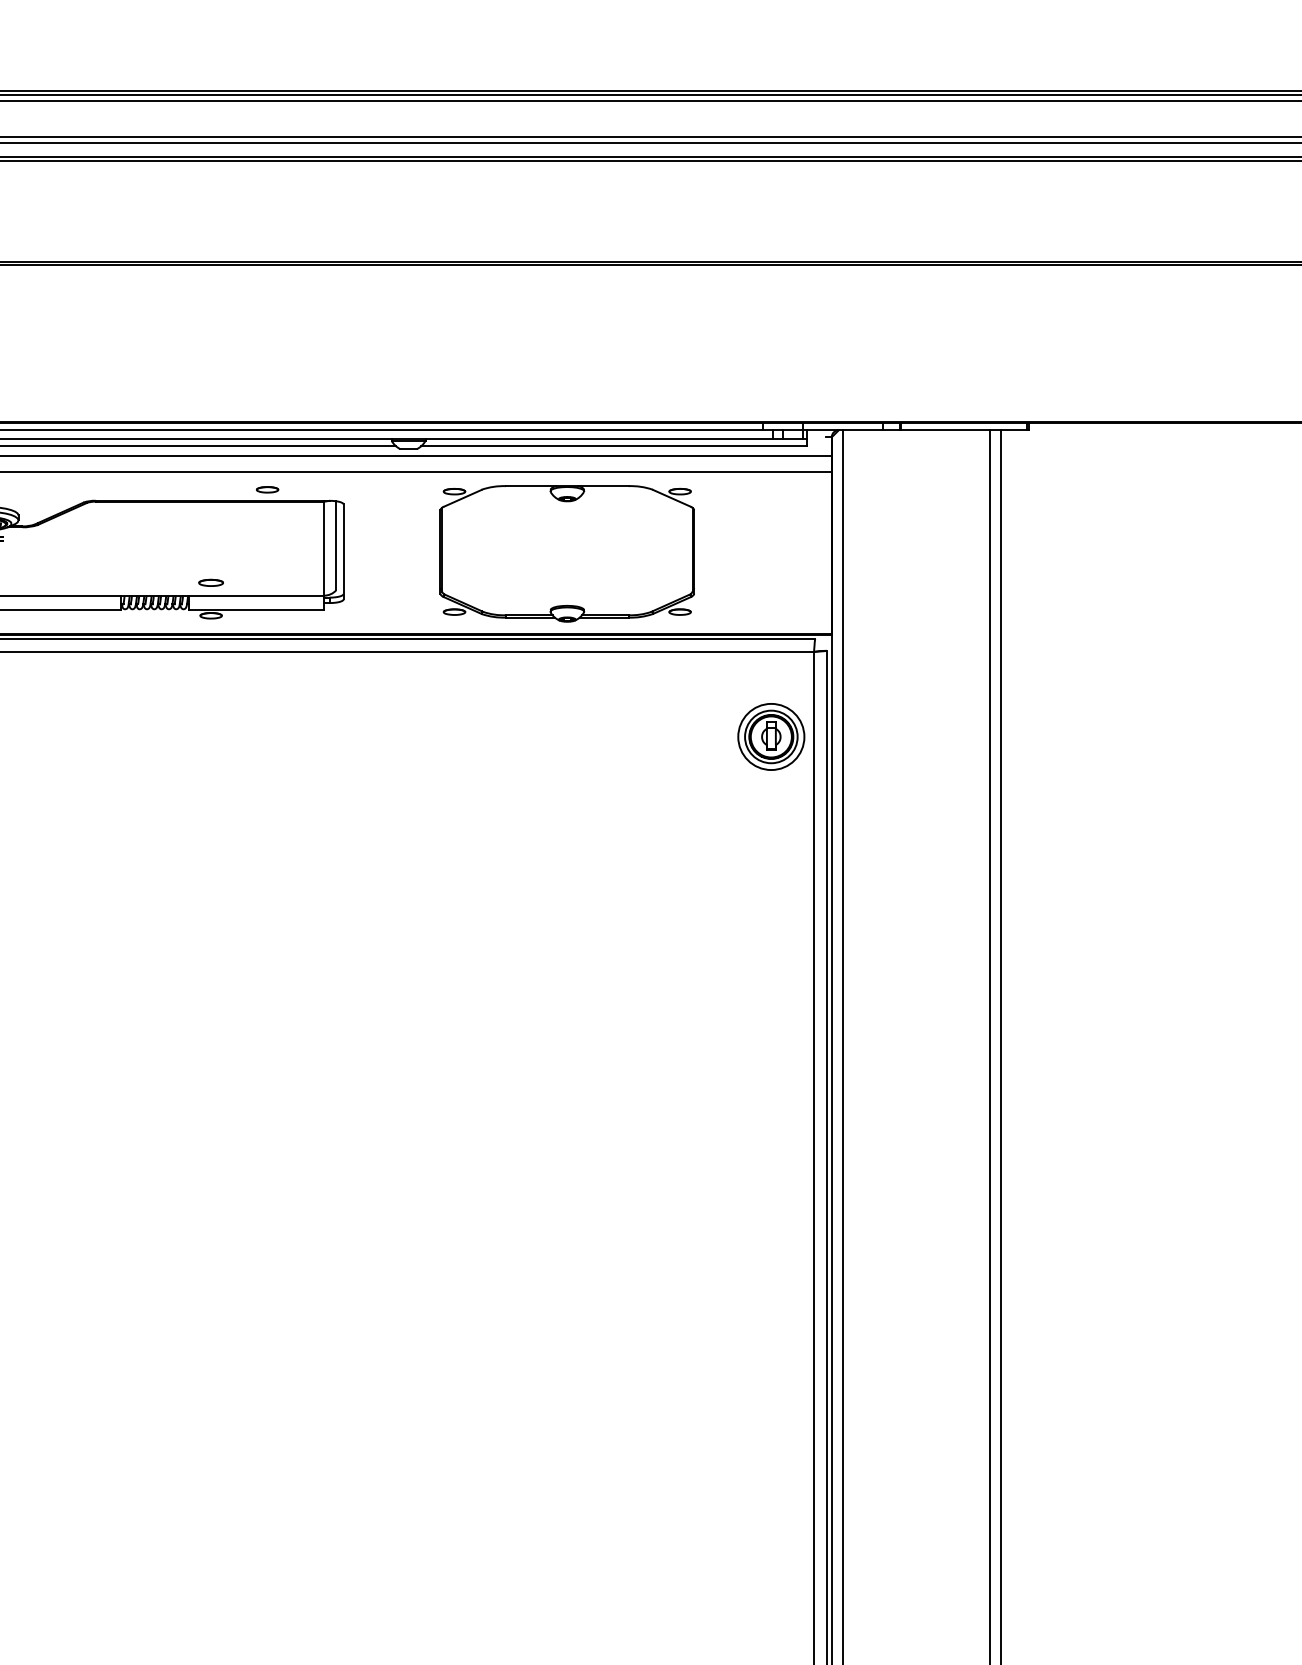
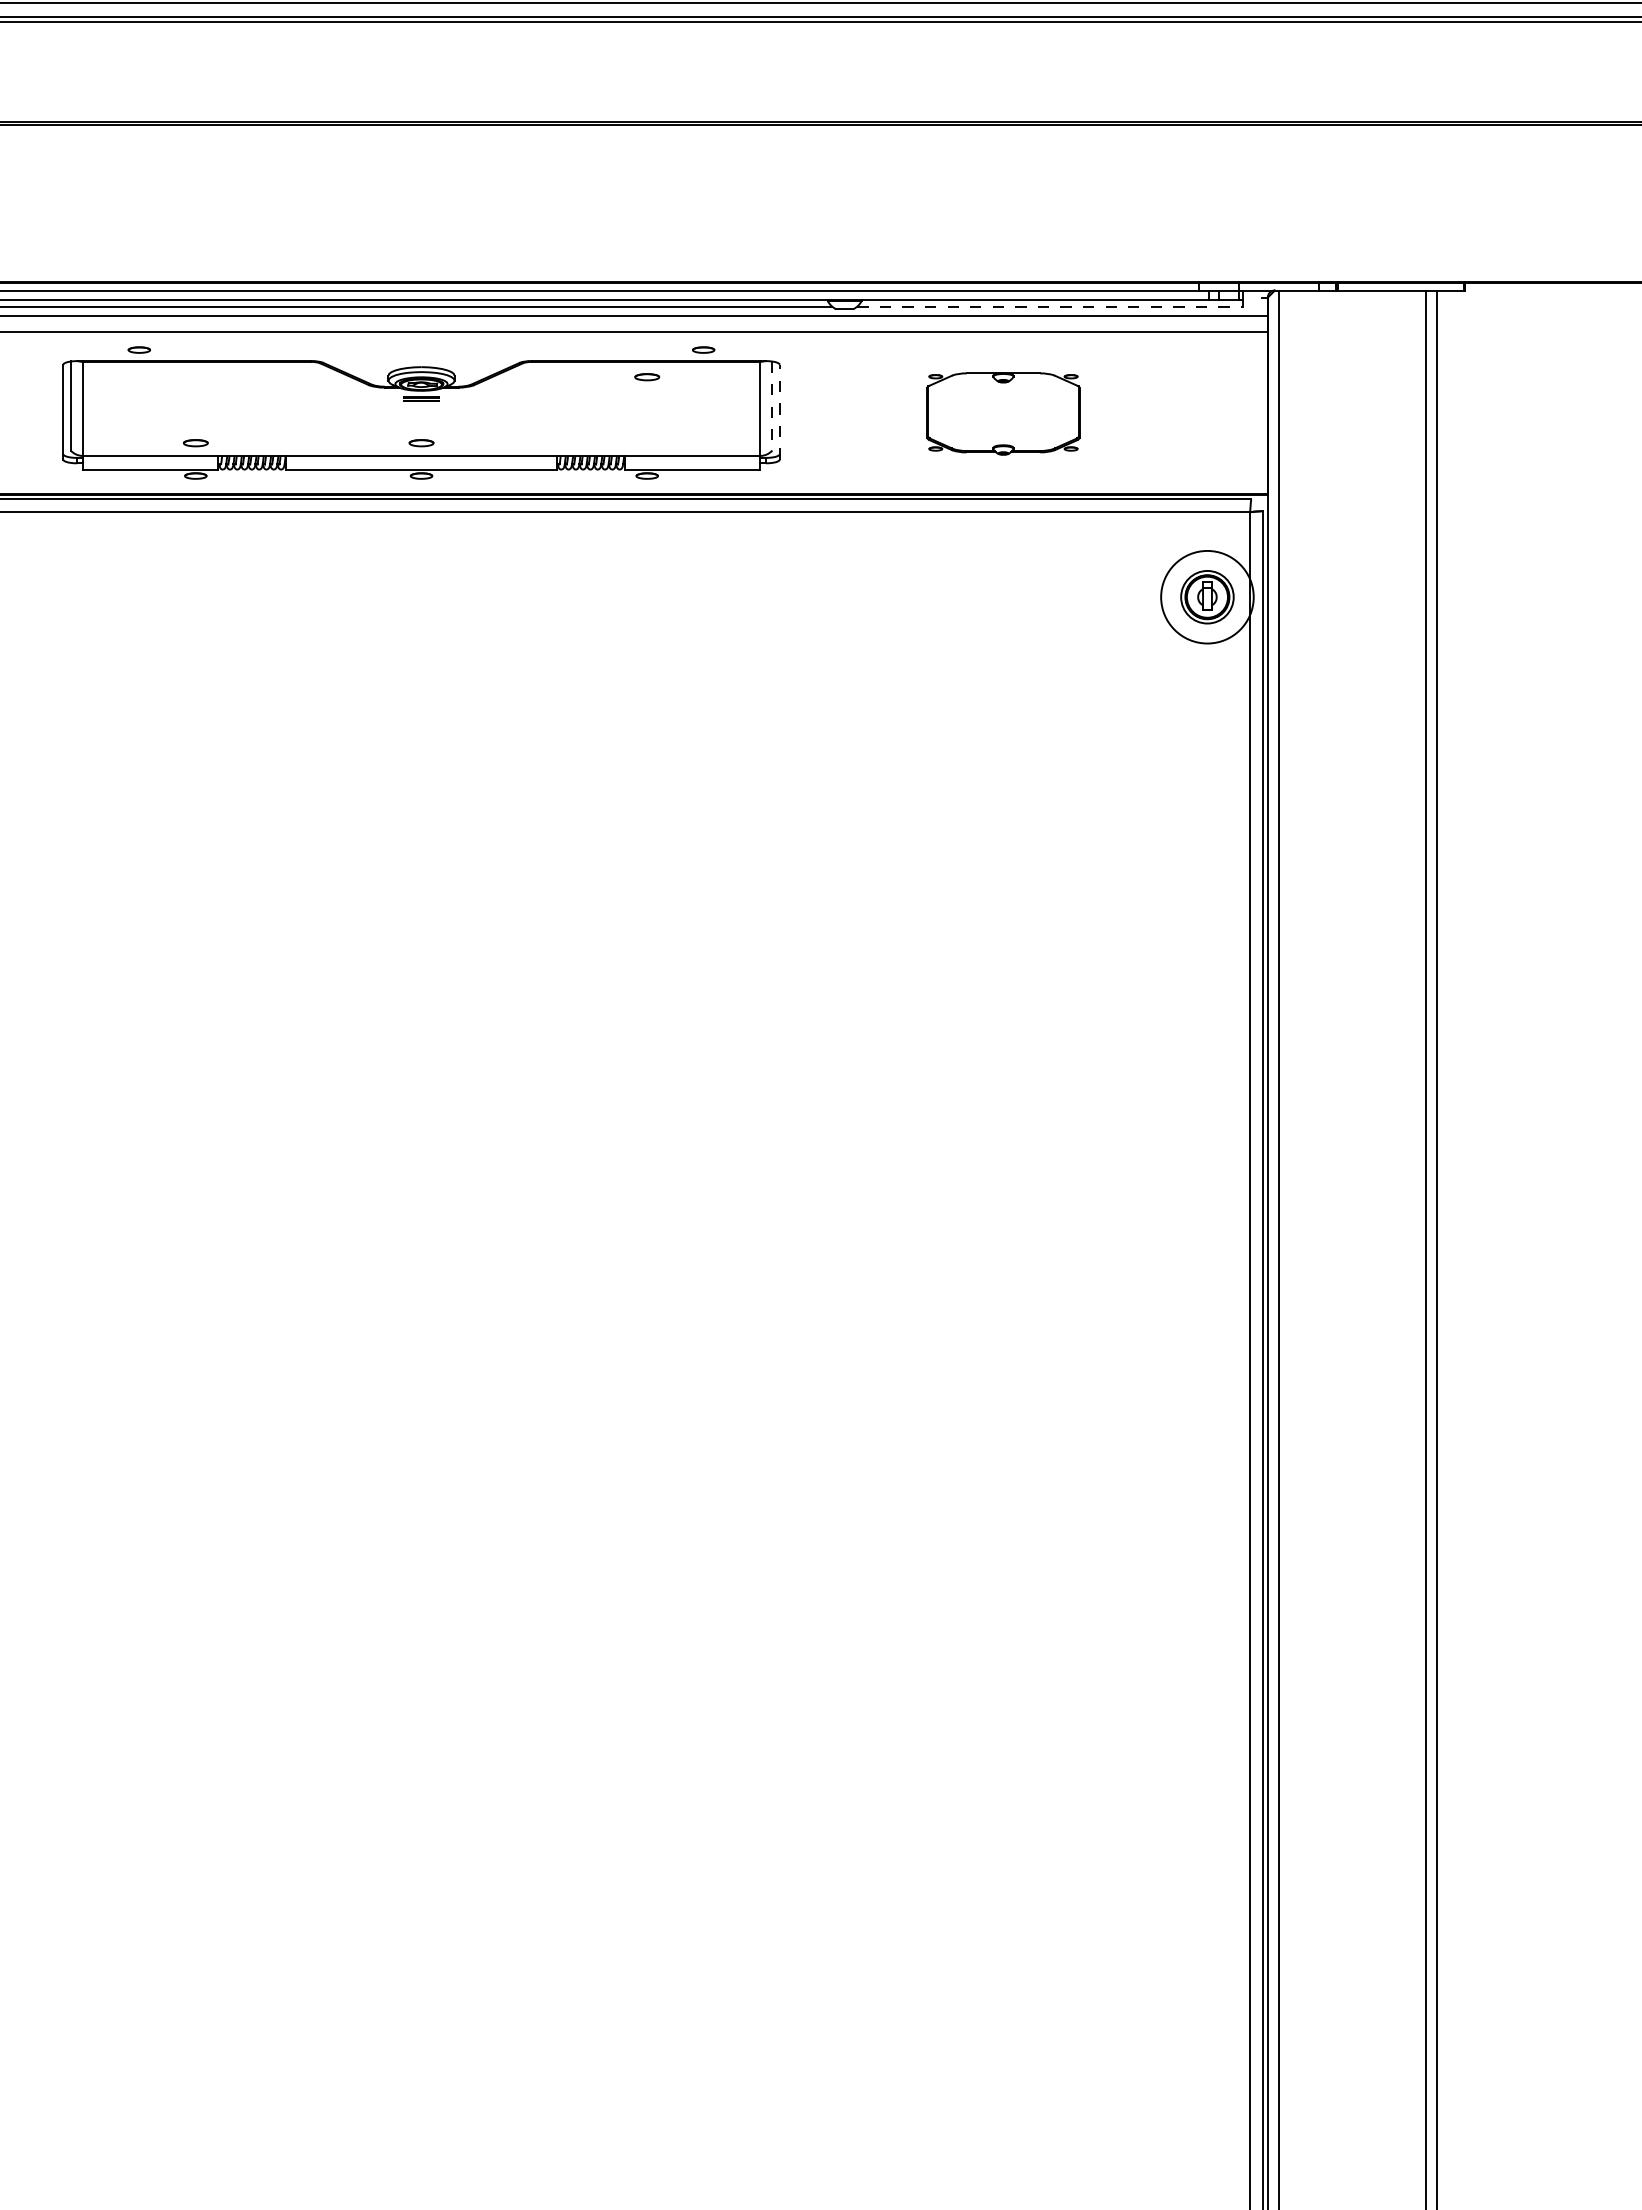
line: (614, 446) -> (1050, 306), solid -> dashed
line: (336, 546) -> (772, 406), solid -> dashed
line: (343, 551) -> (779, 411), solid -> dashed
part: (567, 553) -> (1003, 413), size x0.6
part: (211, 583) -> (647, 377), moved
circle: (771, 737) -> (1207, 597), size x1.4

